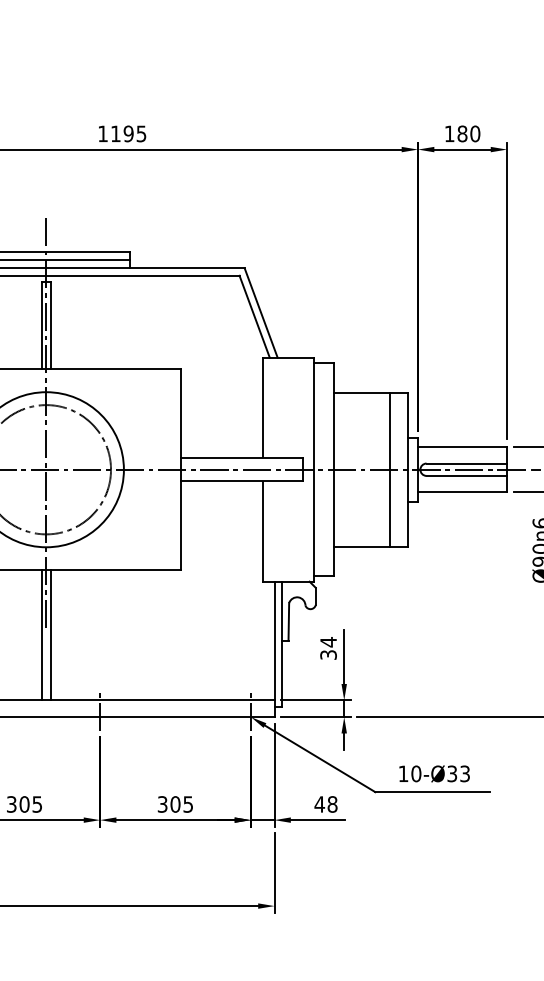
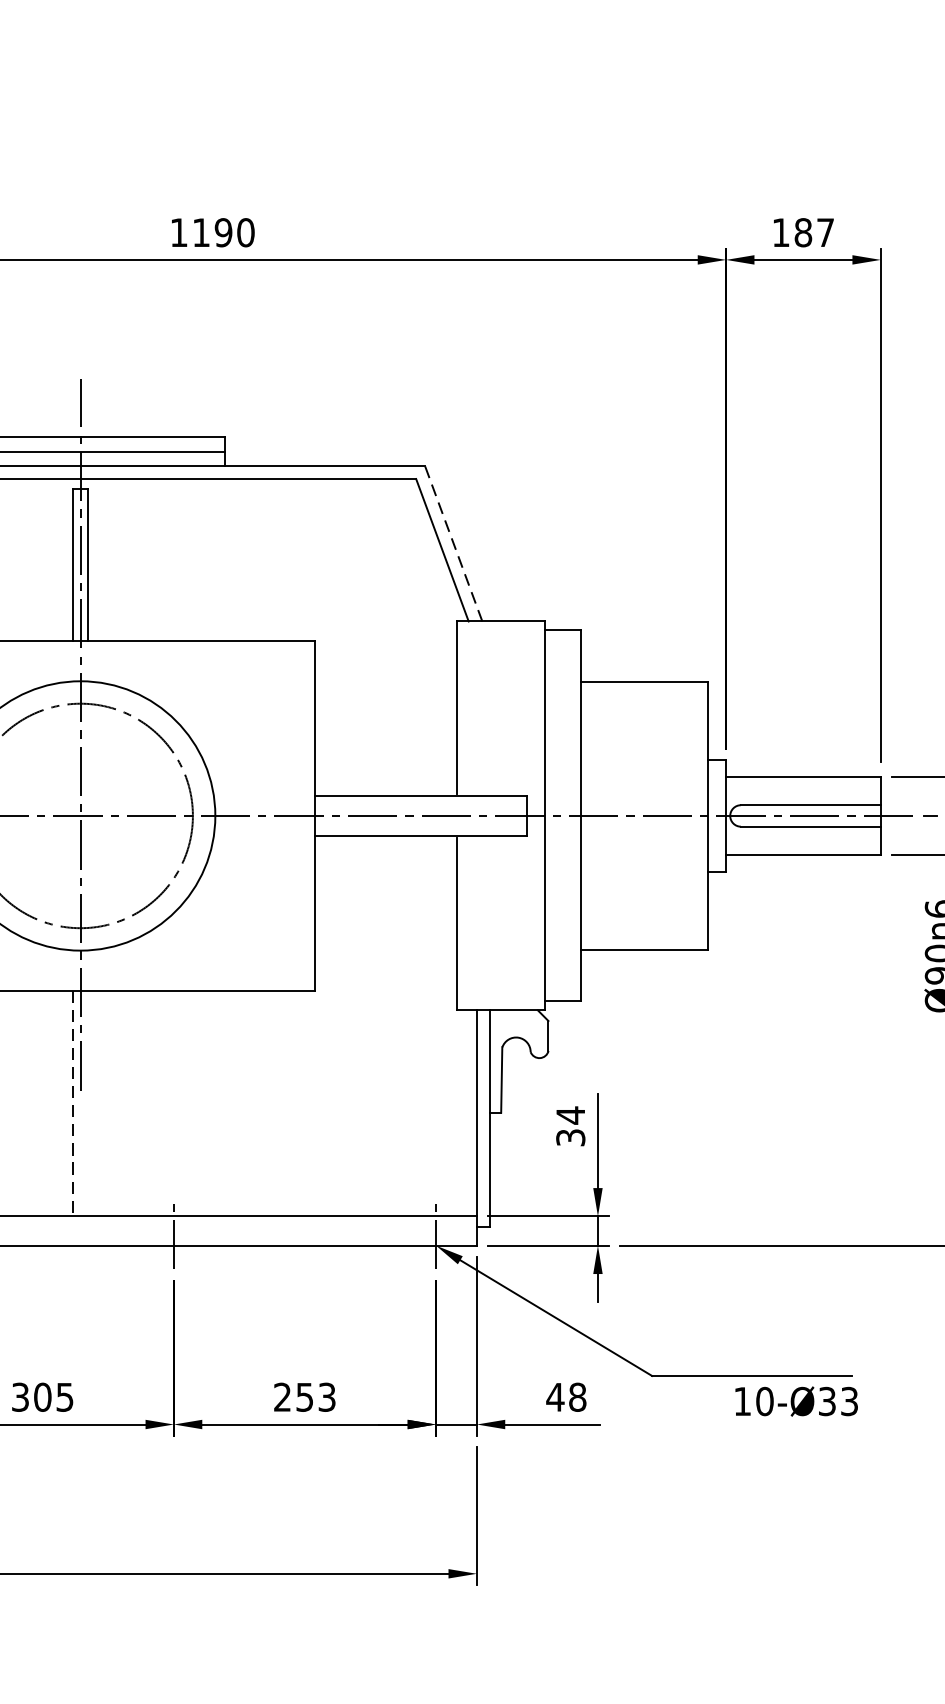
text: (141, 133) -> (245, 231), 1195 -> 1190
text: (475, 133) -> (825, 231), 180 -> 187
line: (261, 313) -> (454, 544), solid -> dashed
line: (389, 469) -> (676, 815), removed
line: (41, 635) -> (72, 1103), solid -> dashed
line: (50, 635) -> (87, 1103), removed
text: (434, 773) -> (796, 1400), moved
text: (175, 804) -> (304, 1397), 305 -> 253

